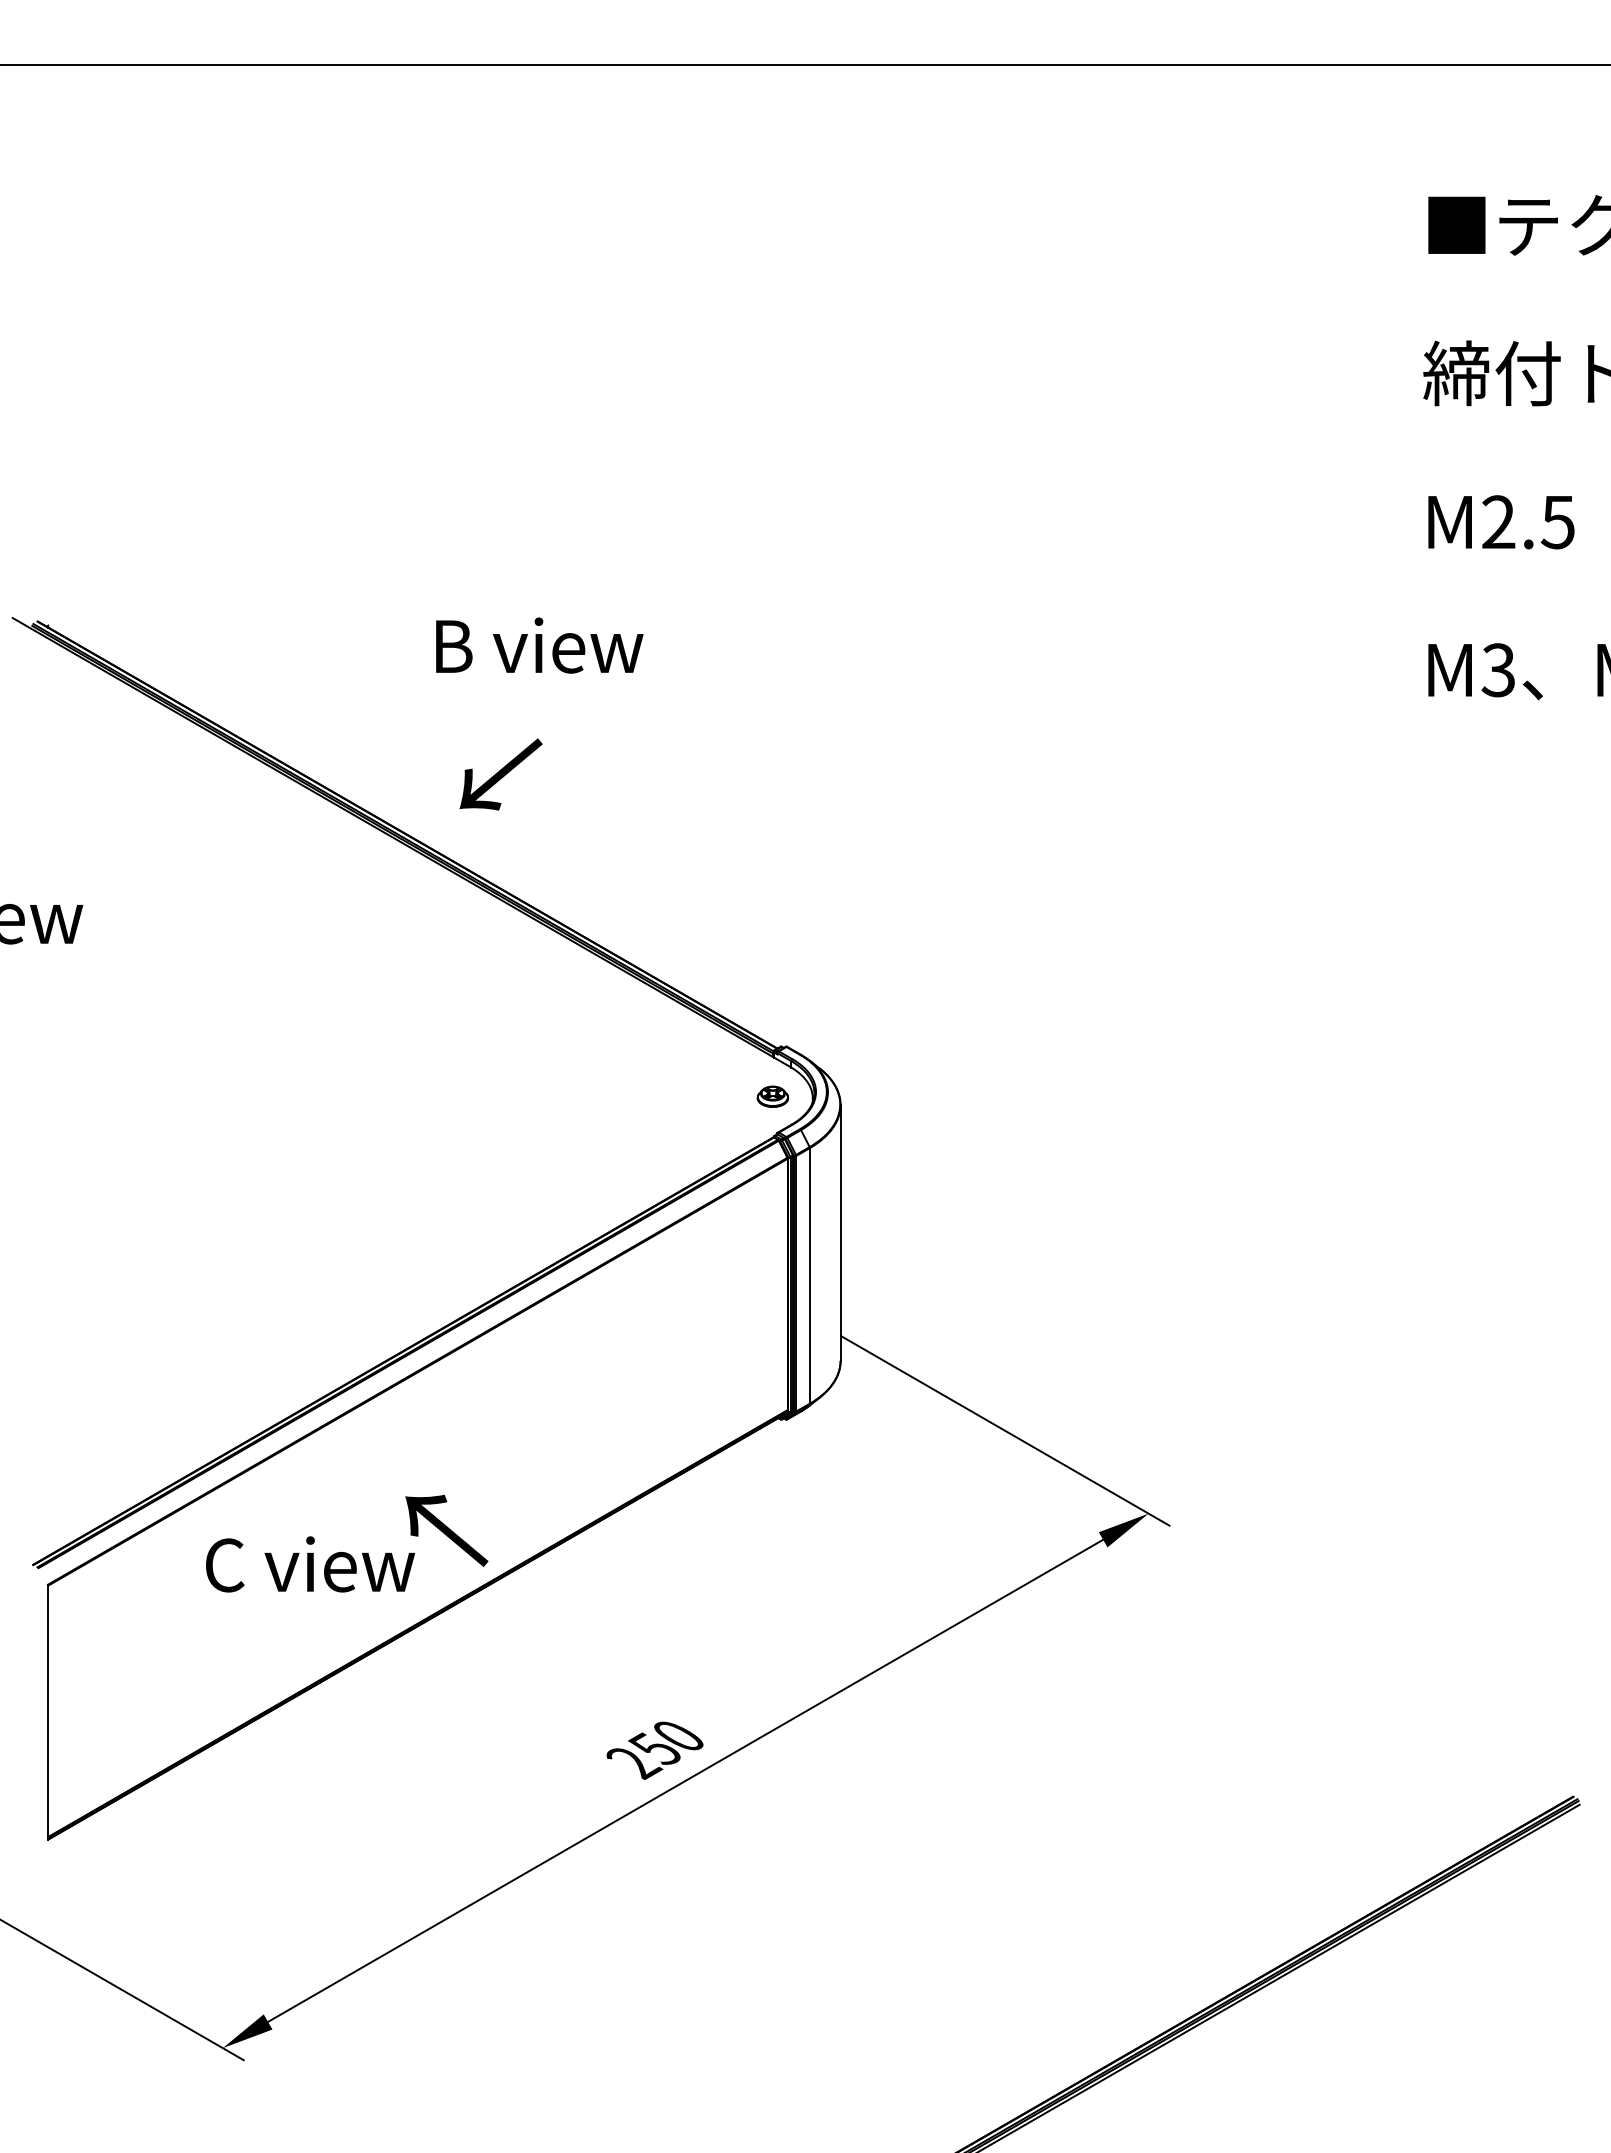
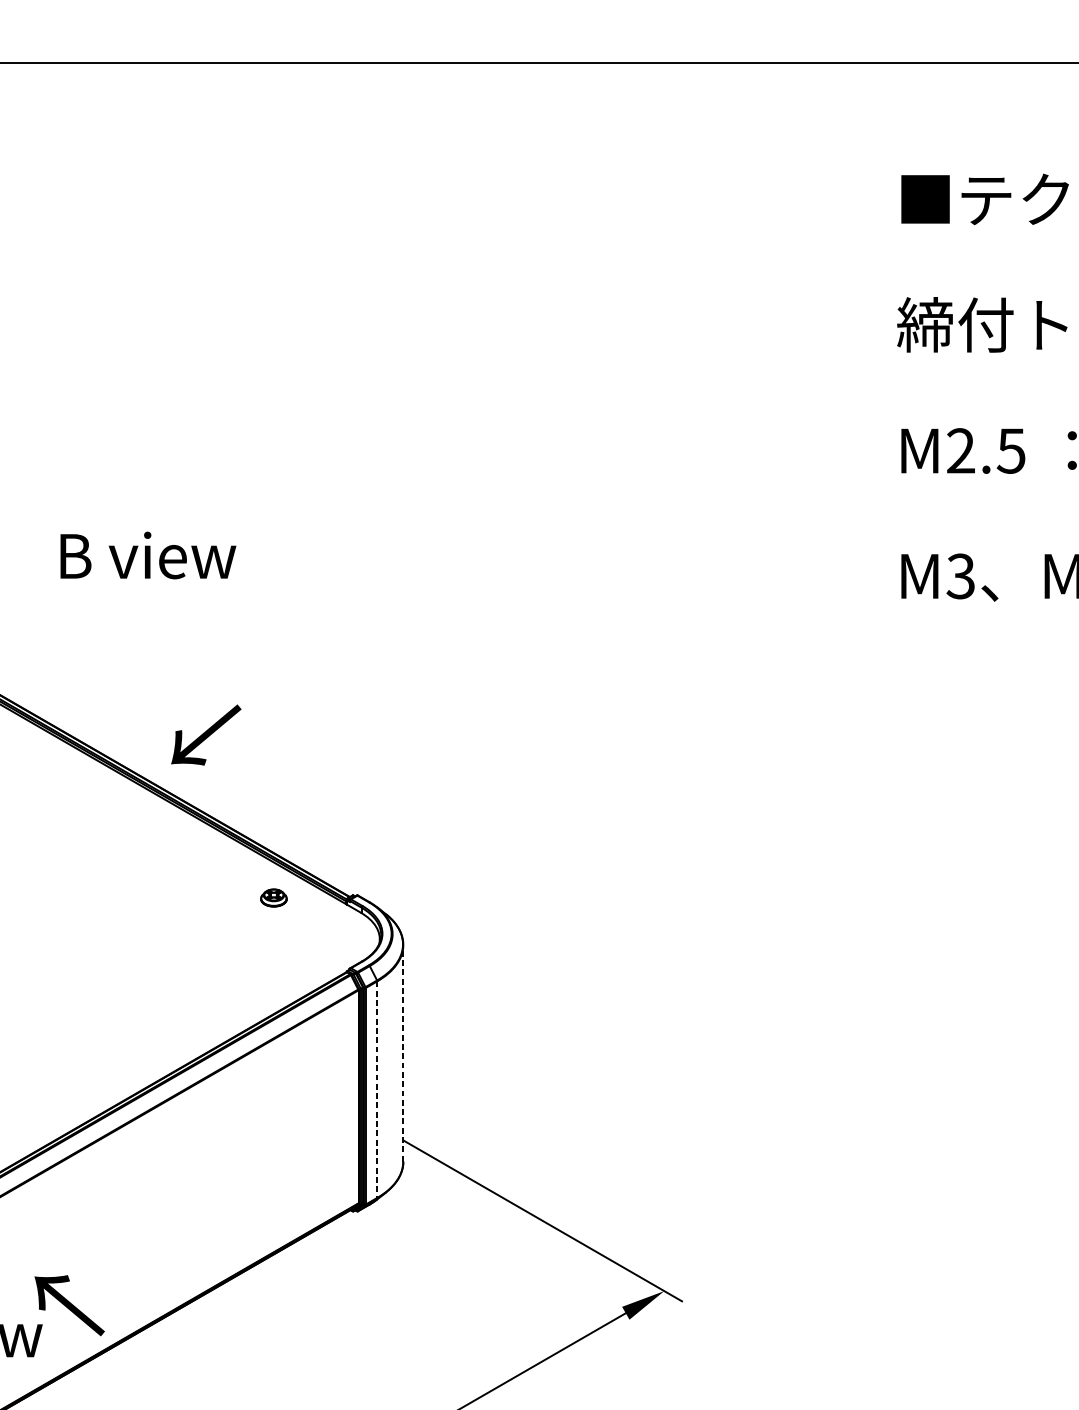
text: (500, 774) -> (205, 735), moved
part: (772, 1096) -> (273, 897), moved
line: (840, 1233) -> (403, 1053), solid -> dashed
line: (809, 1275) -> (376, 1089), solid -> dashed

